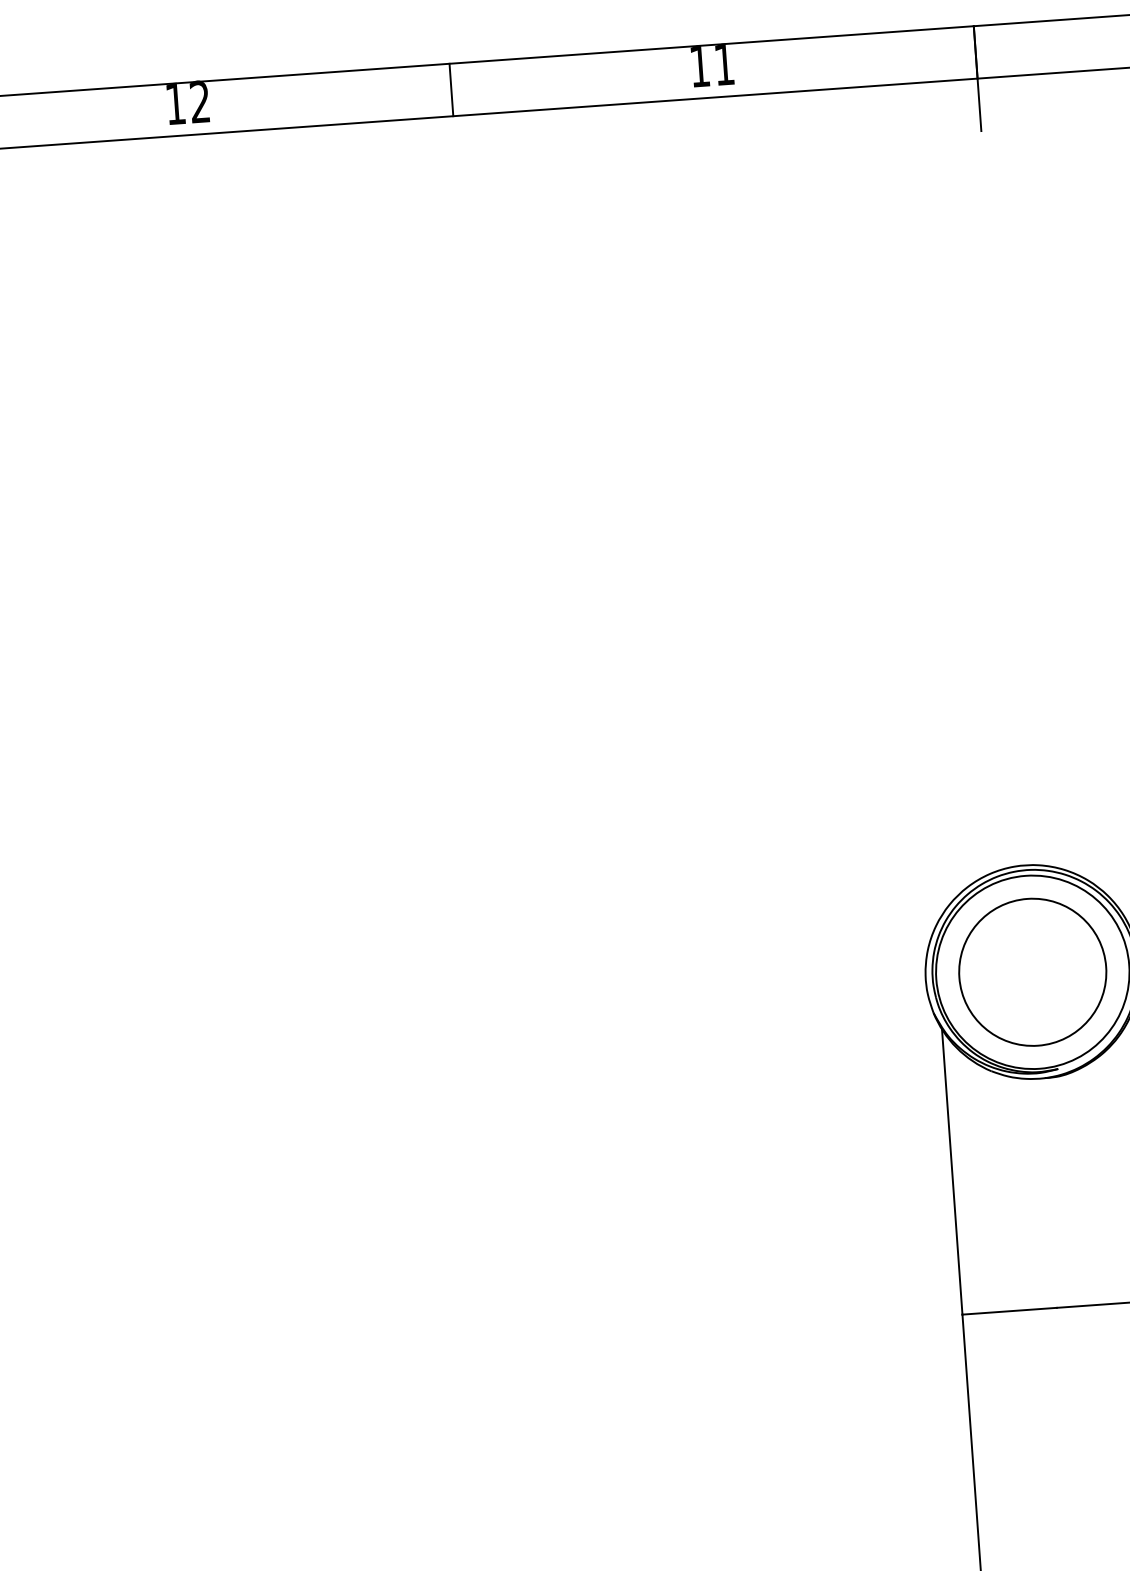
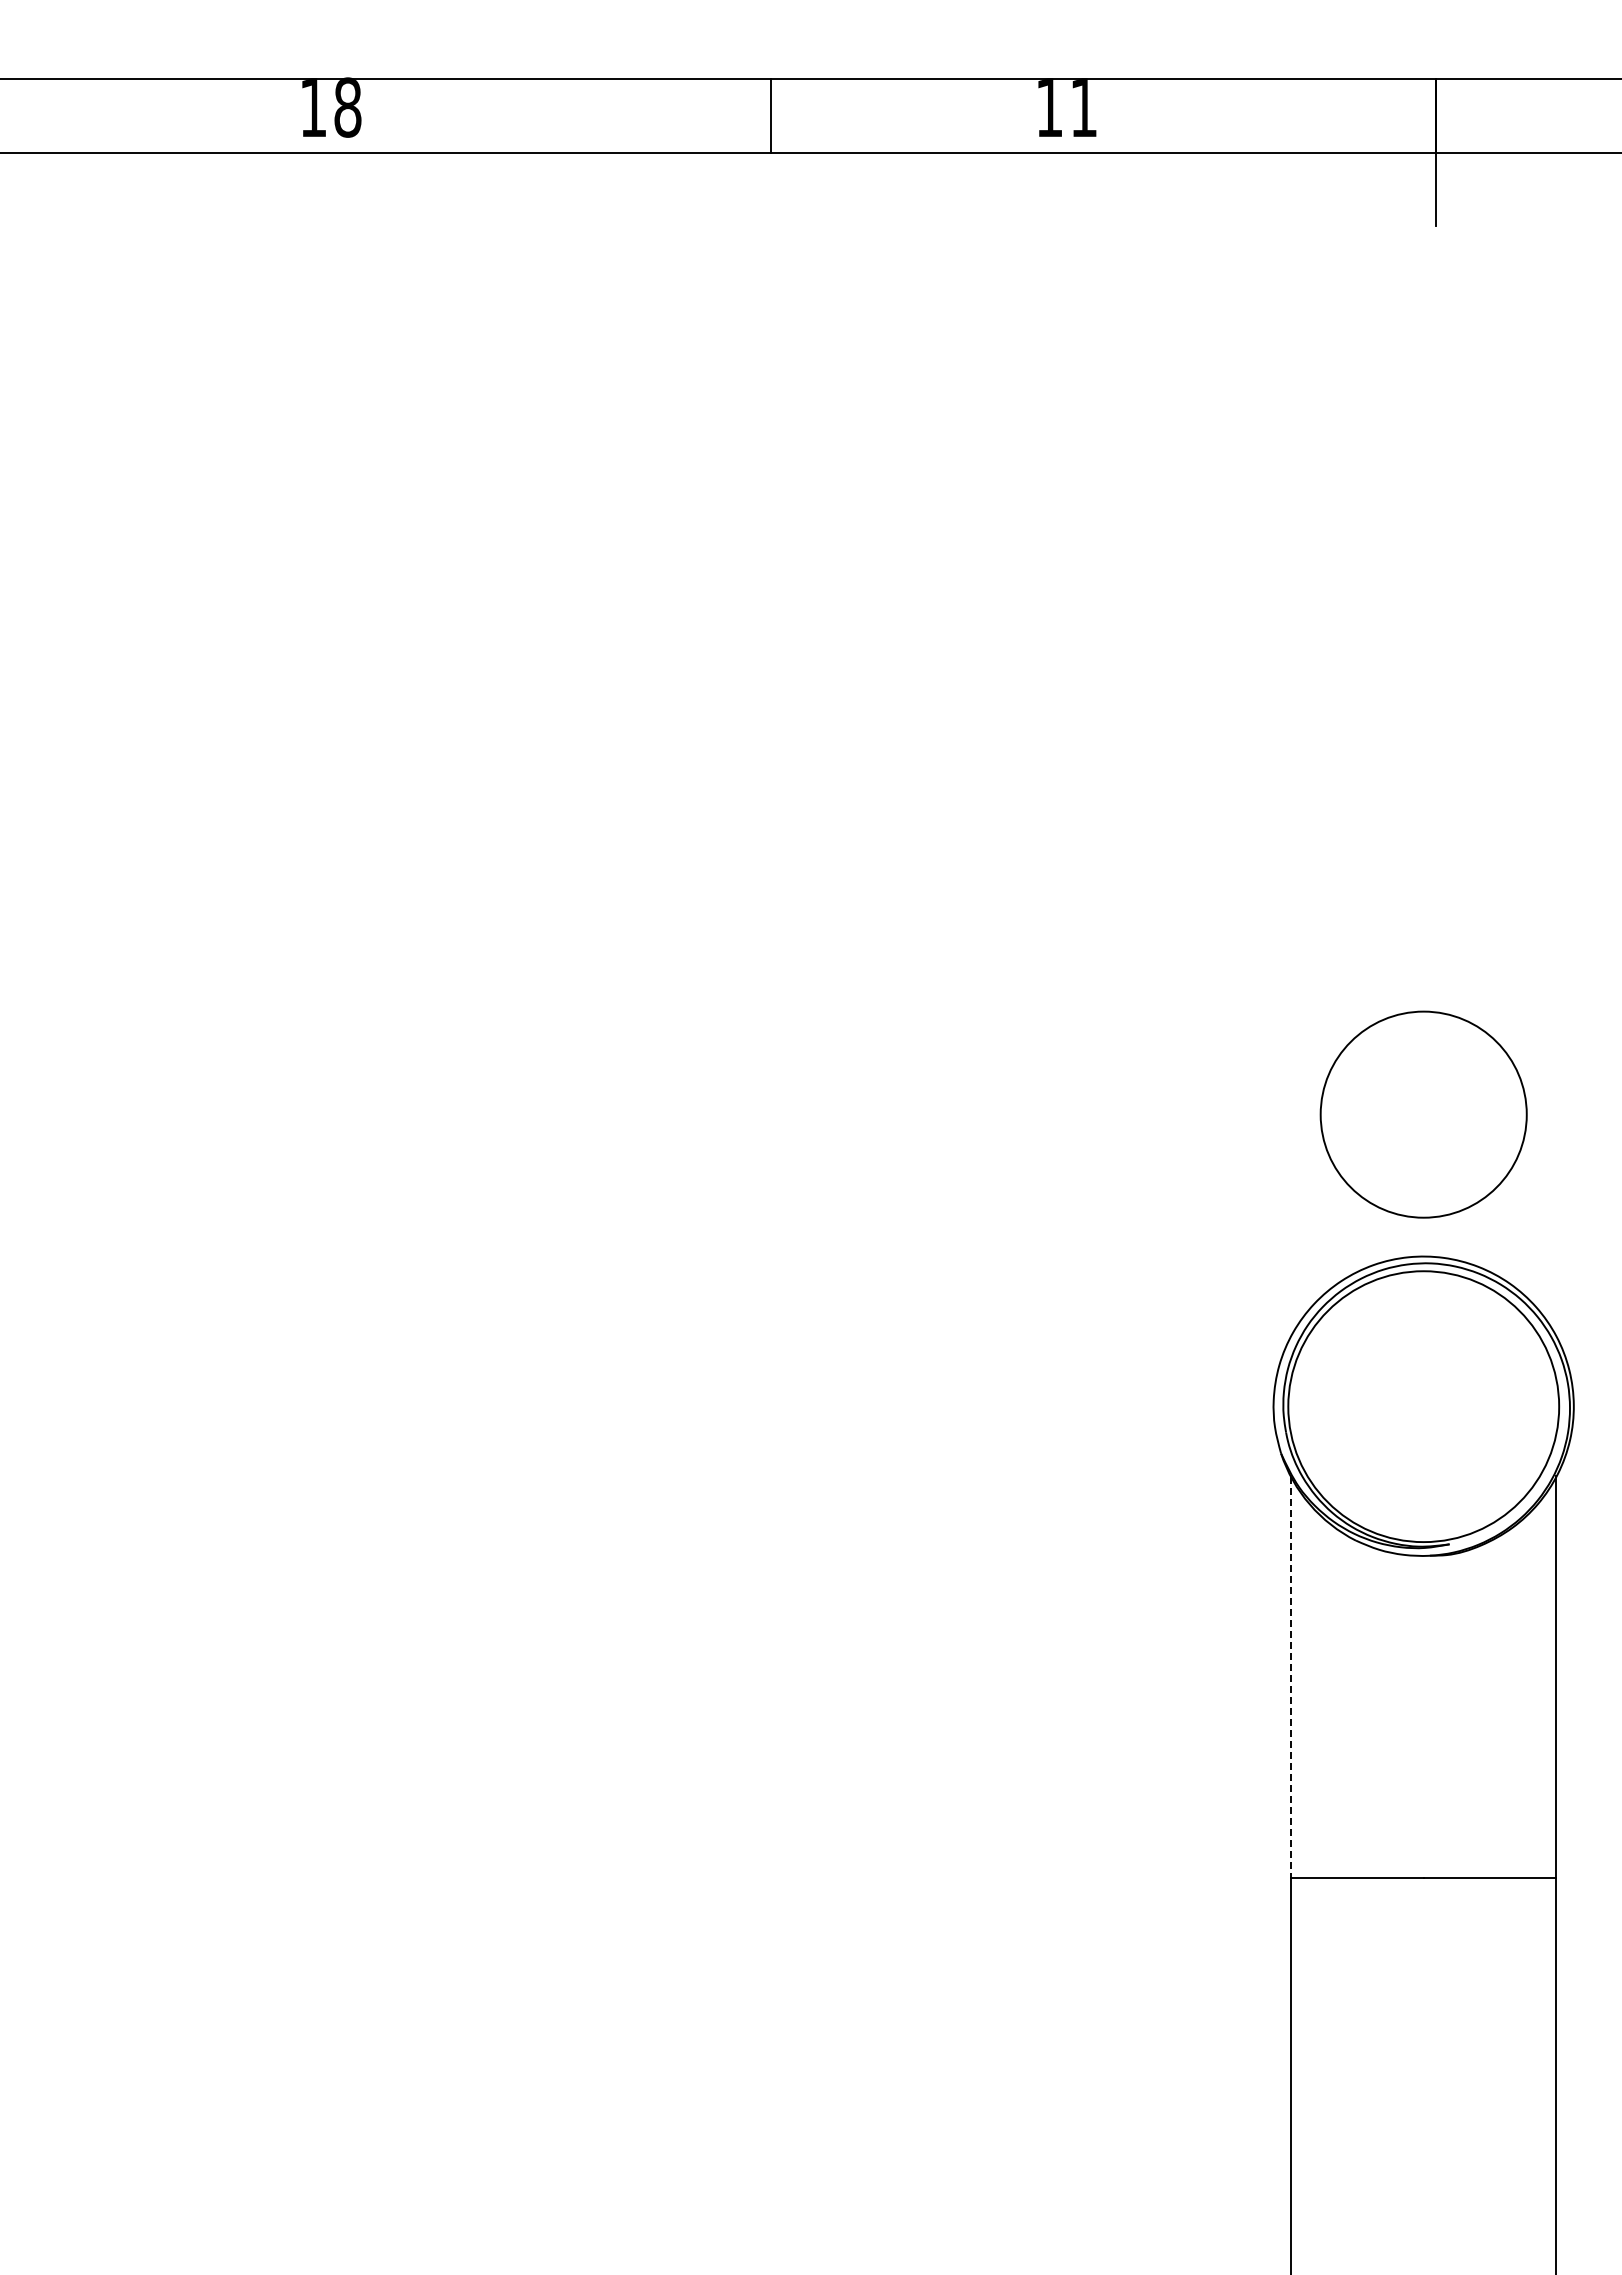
line: (451, 89) -> (771, 115), moved
text: (199, 101) -> (347, 107), 12 -> 18
circle: (1032, 972) -> (1423, 1114), moved
line: (952, 1172) -> (1291, 1678), solid -> dashed

